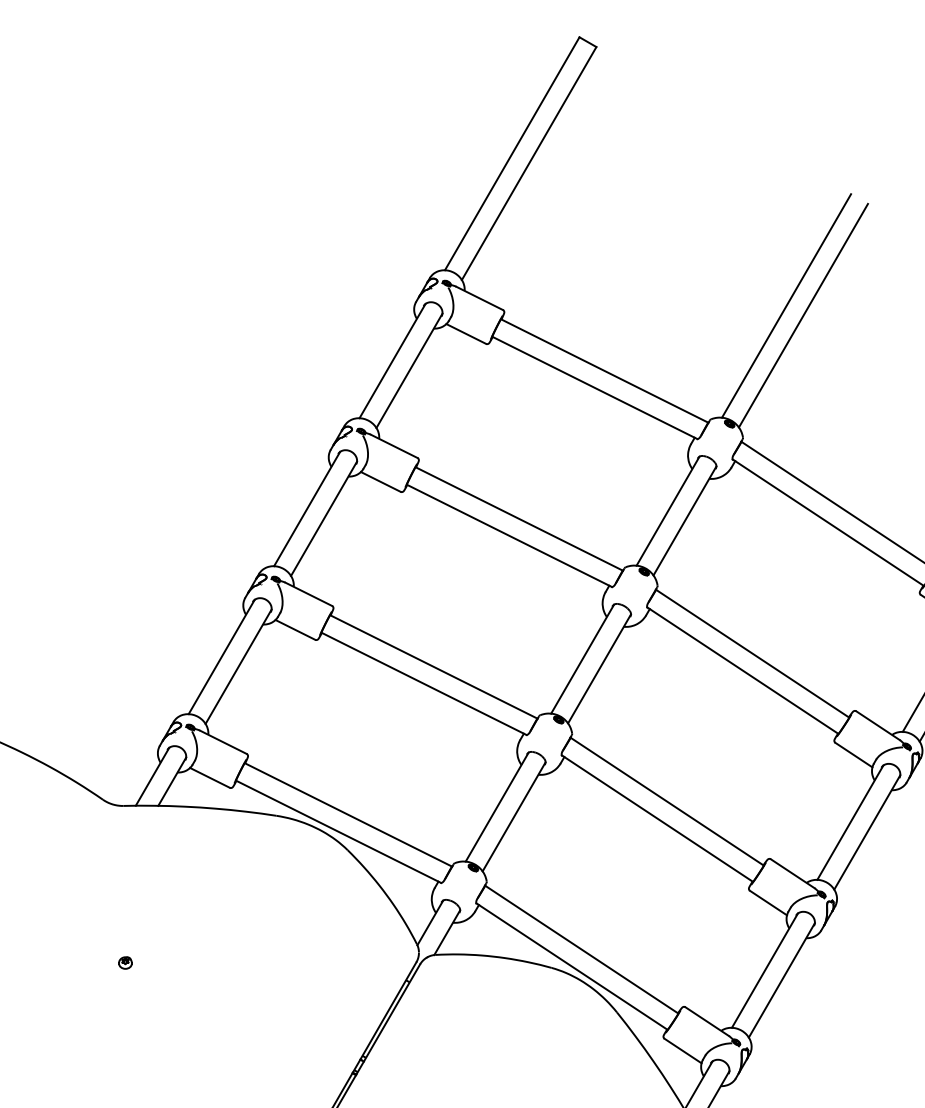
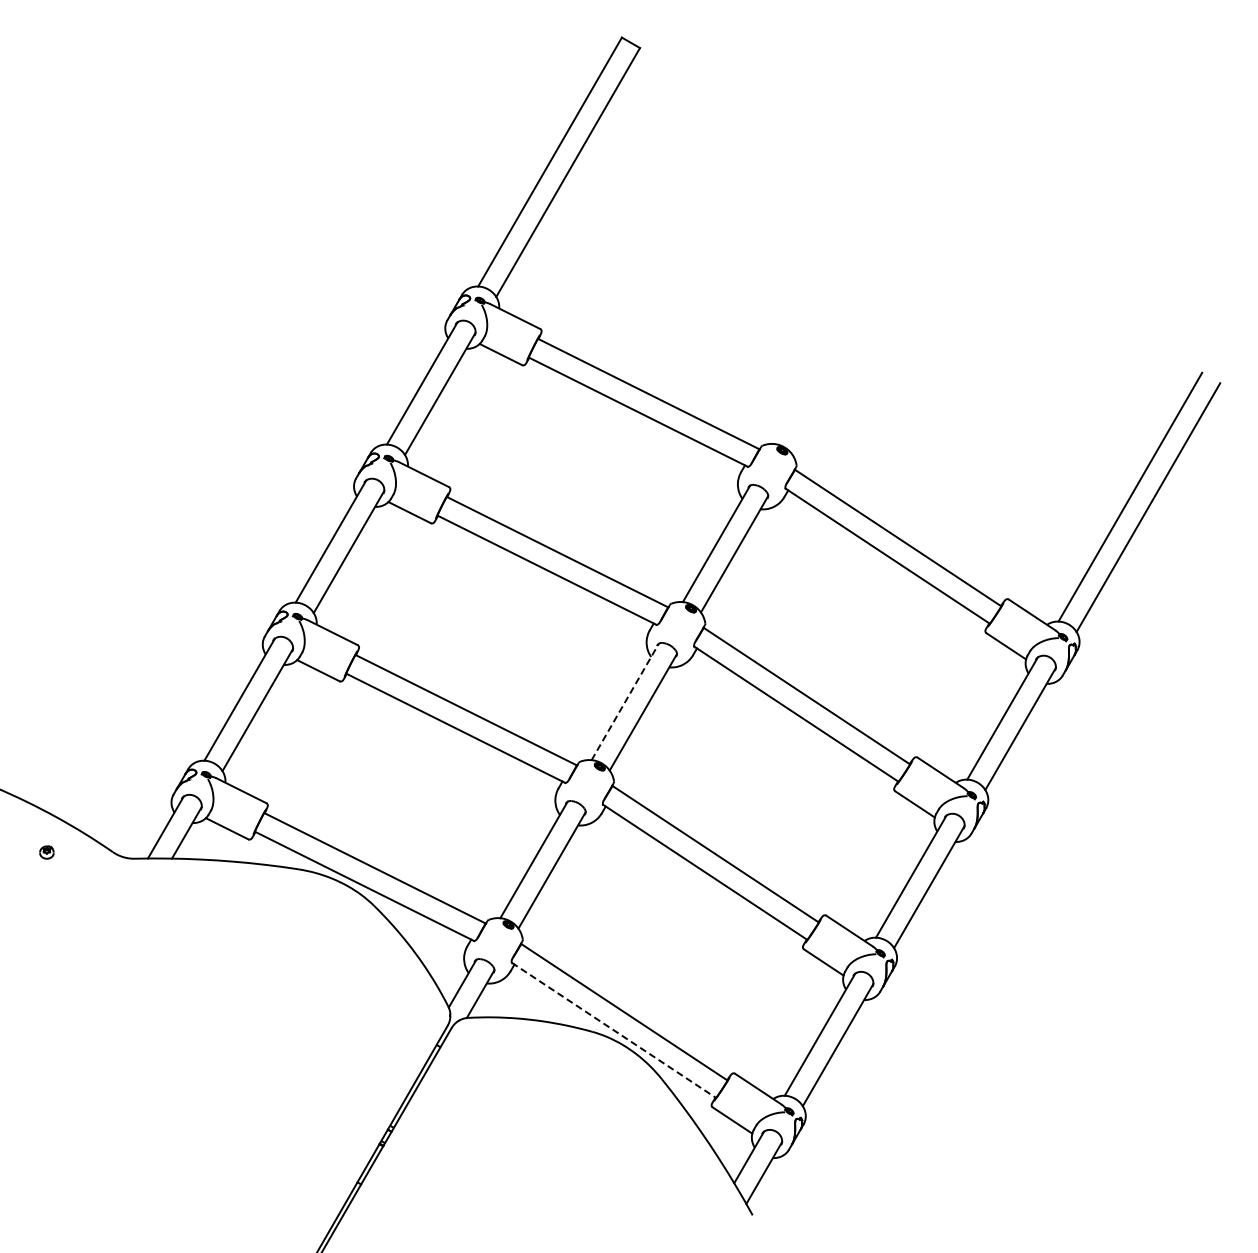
line: (786, 305) -> (843, 324), removed
line: (803, 315) -> (861, 334), removed
line: (582, 658) -> (625, 701), solid -> dashed
part: (125, 962) -> (46, 852), moved
line: (572, 966) -> (614, 1030), solid -> dashed

